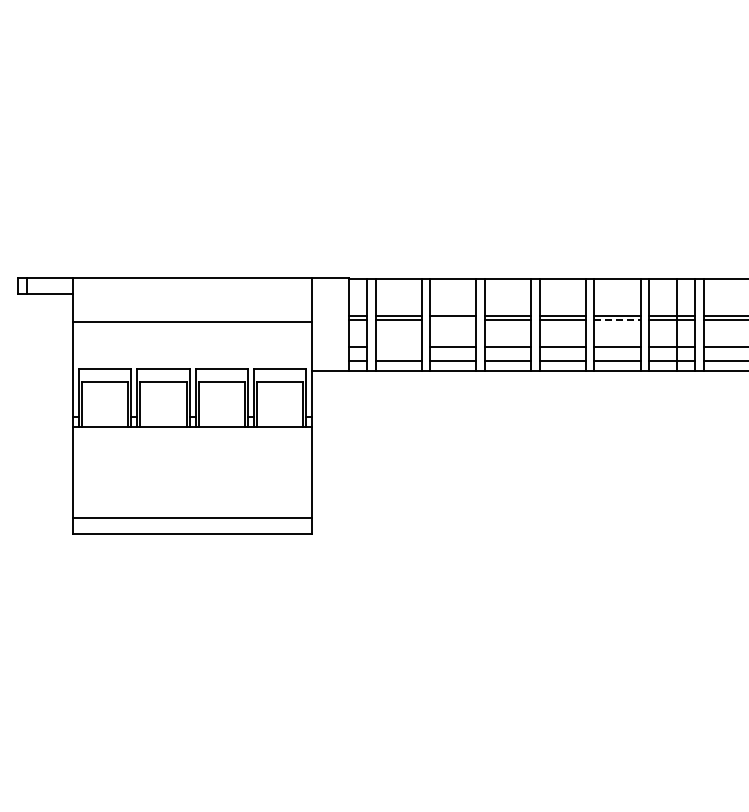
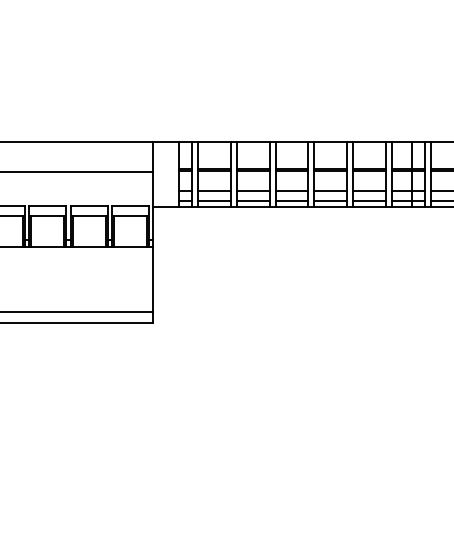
line: (453, 320) -> (253, 171), added
line: (618, 320) -> (370, 171), dashed -> solid
line: (398, 347) -> (214, 190), added

